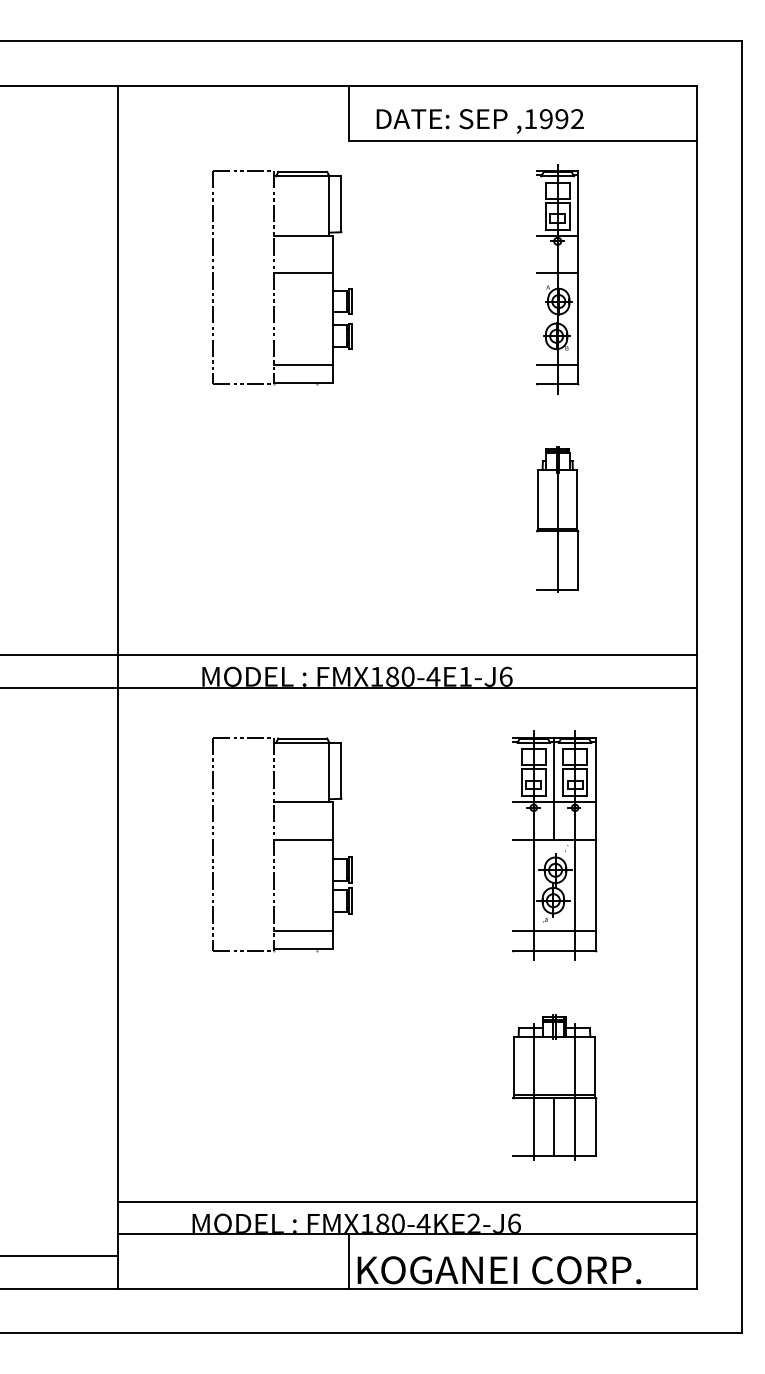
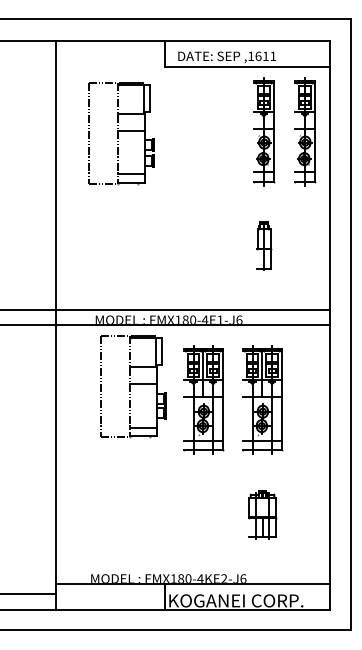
text: (561, 119) -> (265, 56), ,1992 -> ,1611
part: (282, 277) -> (121, 133), moved
part: (645, 277) -> (305, 131), added
part: (559, 518) -> (264, 245), size x0.7
part: (282, 844) -> (133, 386), moved
part: (430, 844) -> (203, 399), added
part: (554, 1087) -> (262, 514), size x0.7
line: (406, 1201) -> (192, 568), removed

